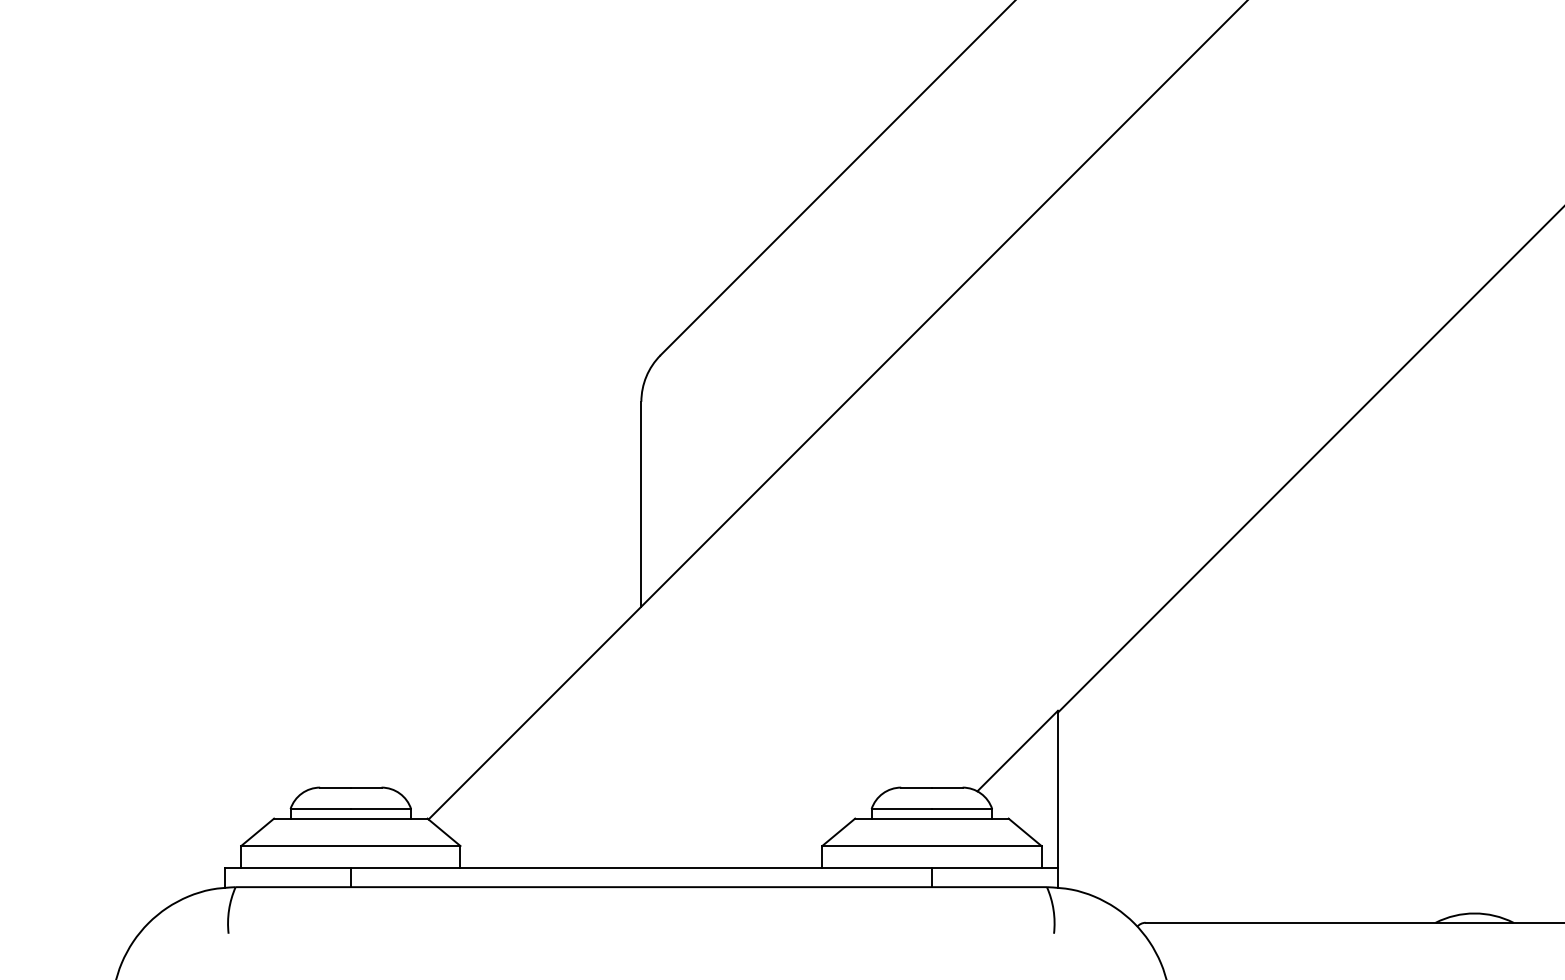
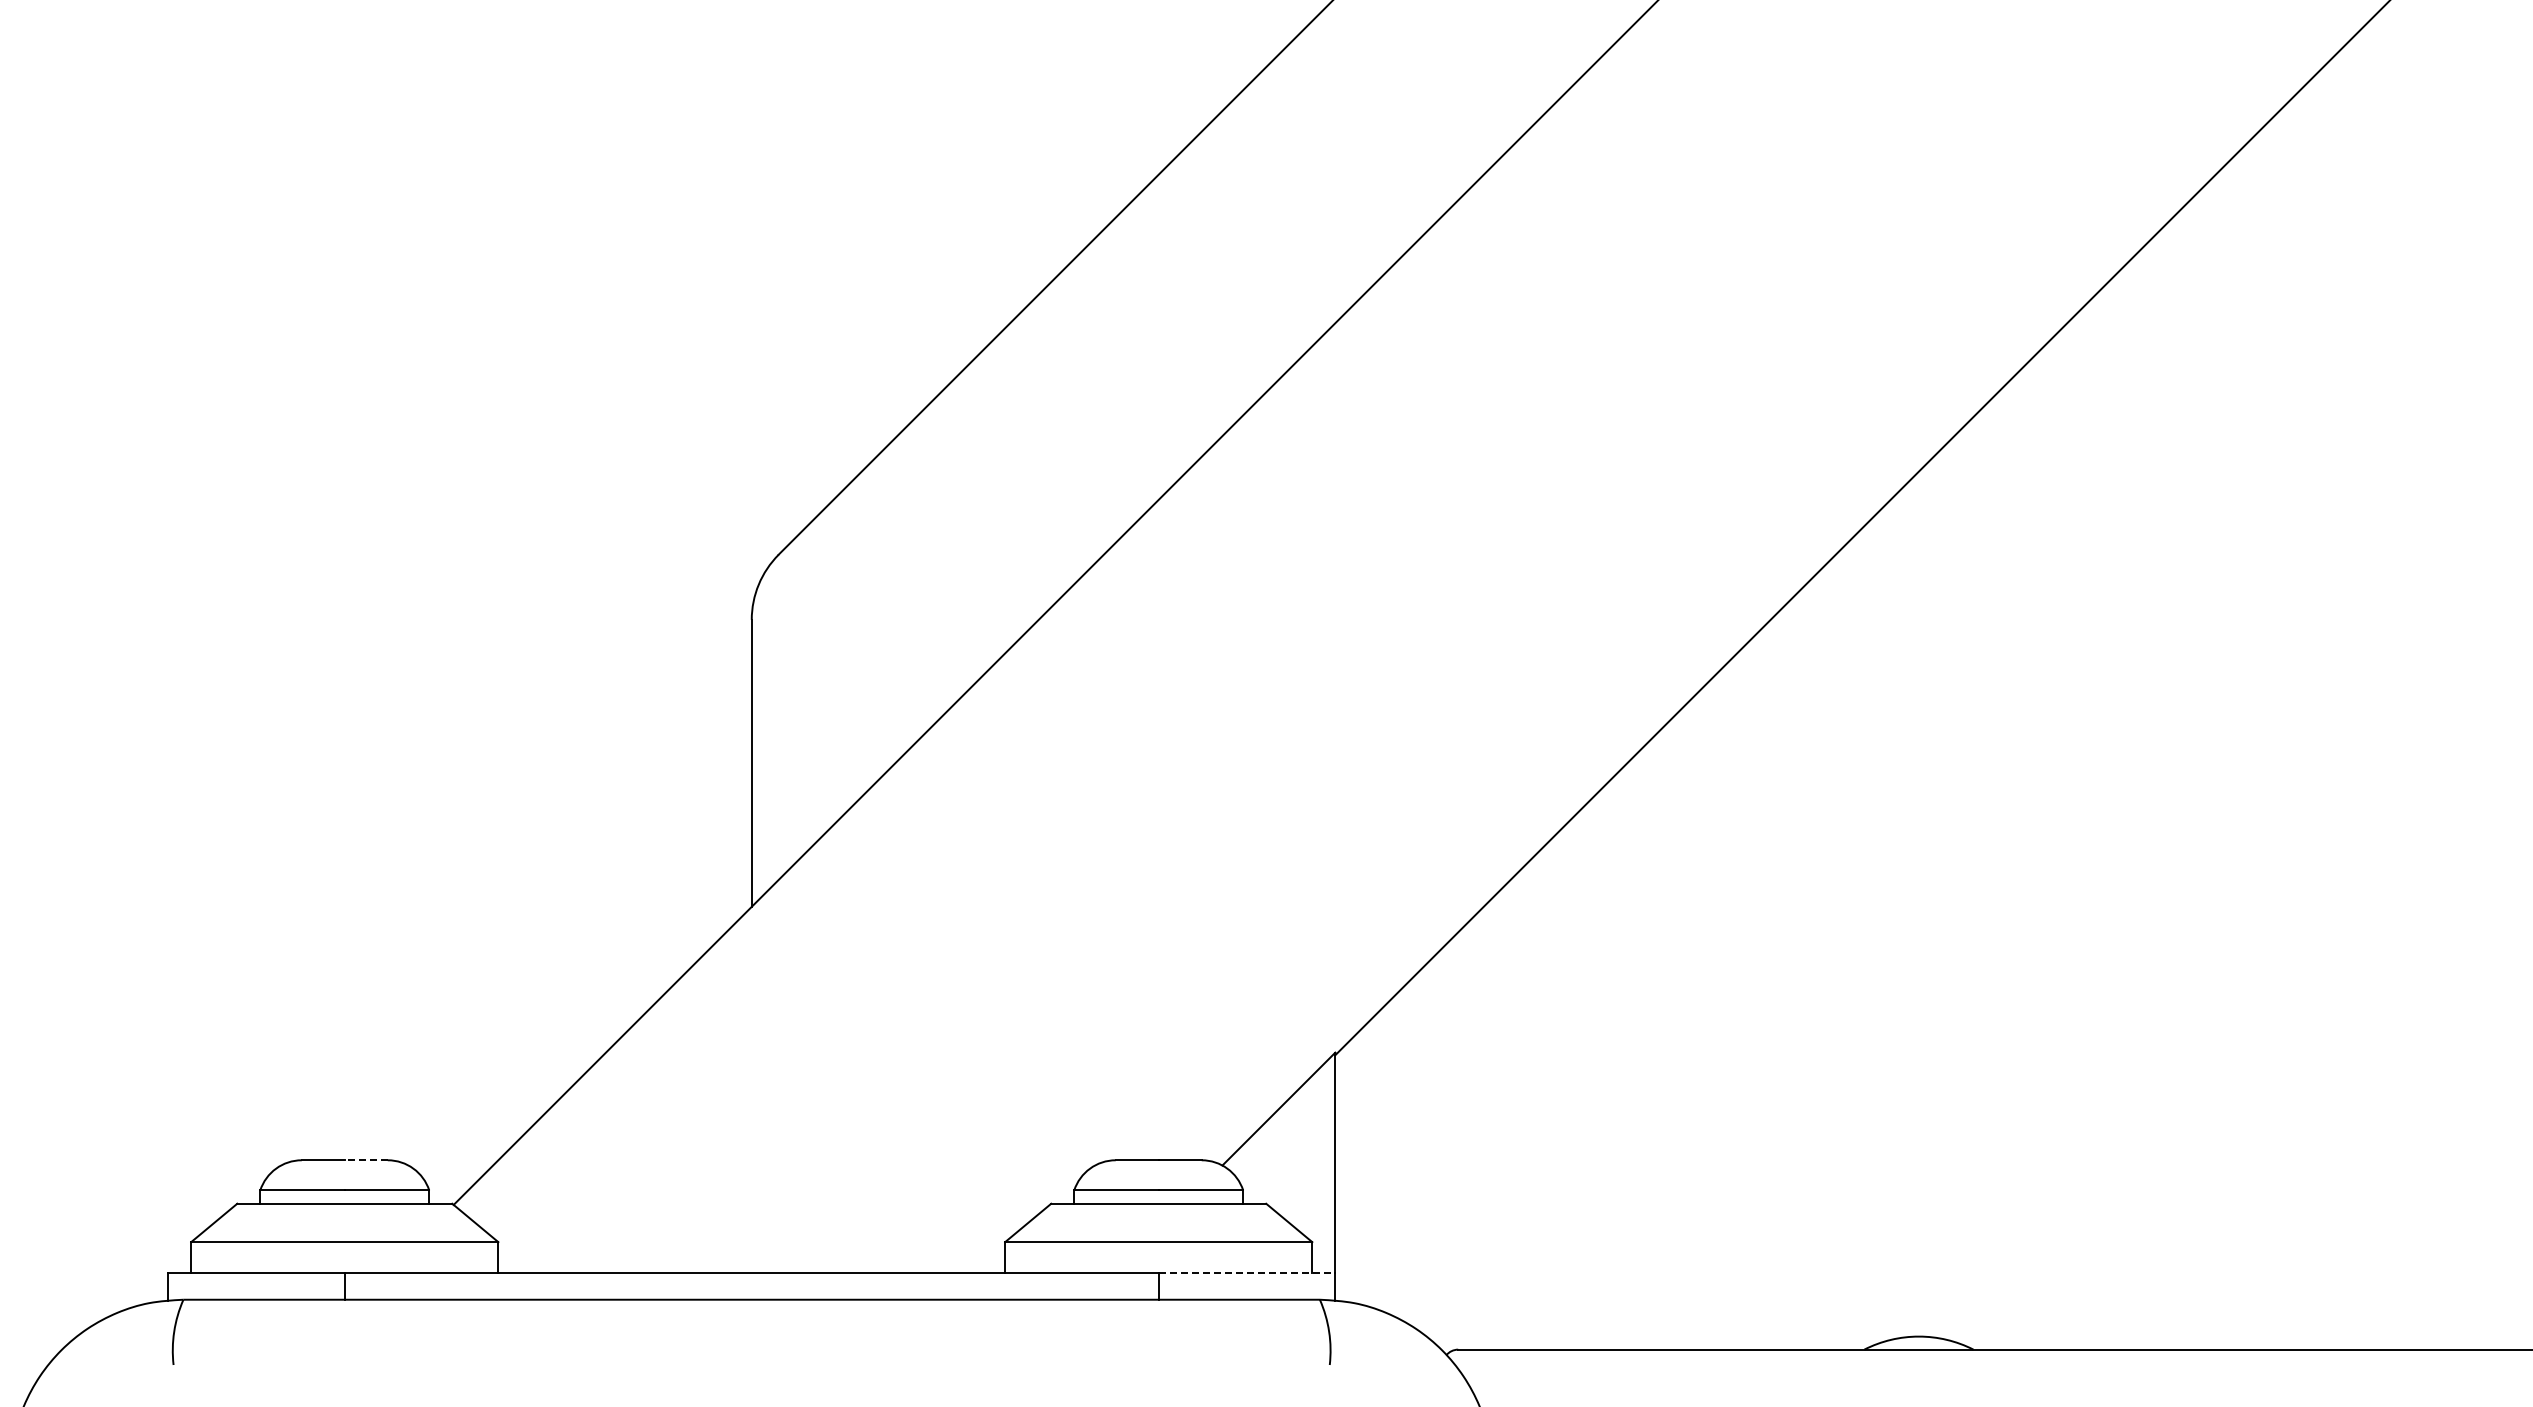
line: (366, 787) -> (366, 1160), solid -> dashed
line: (995, 867) -> (1247, 1272), solid -> dashed

